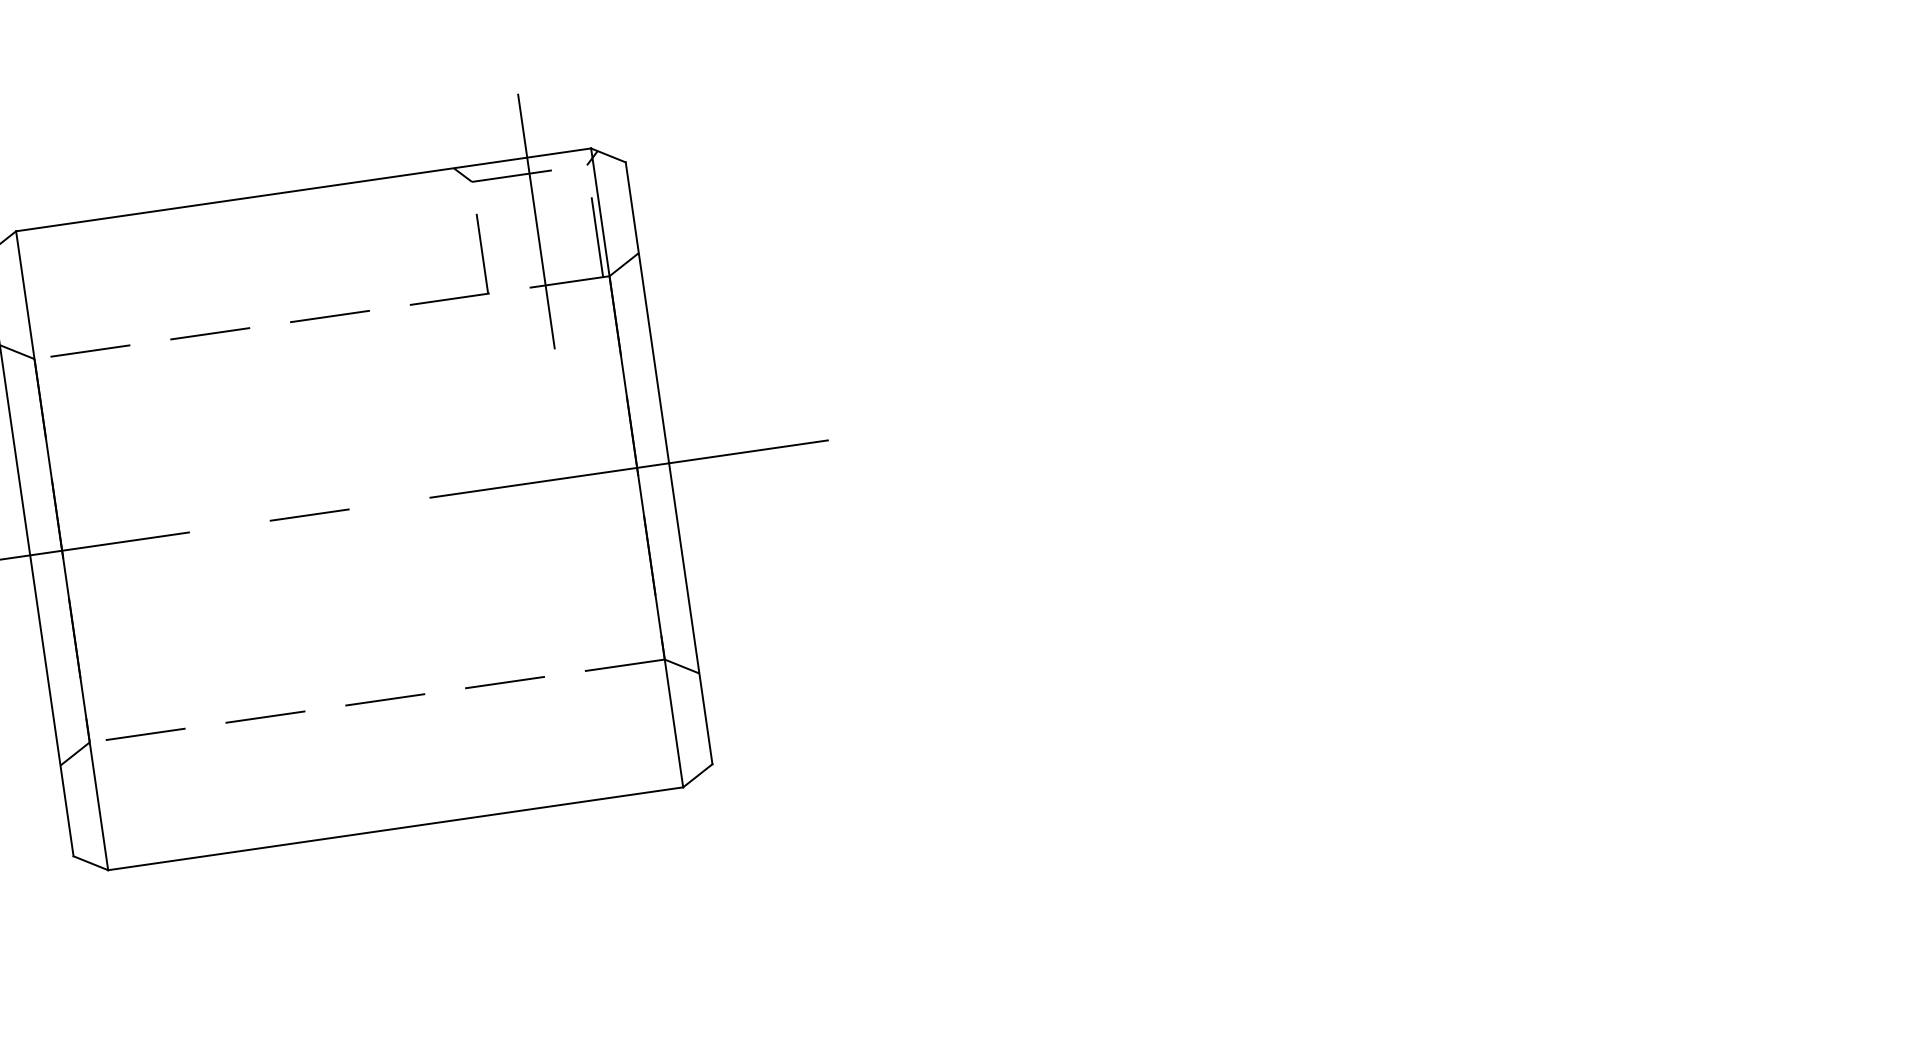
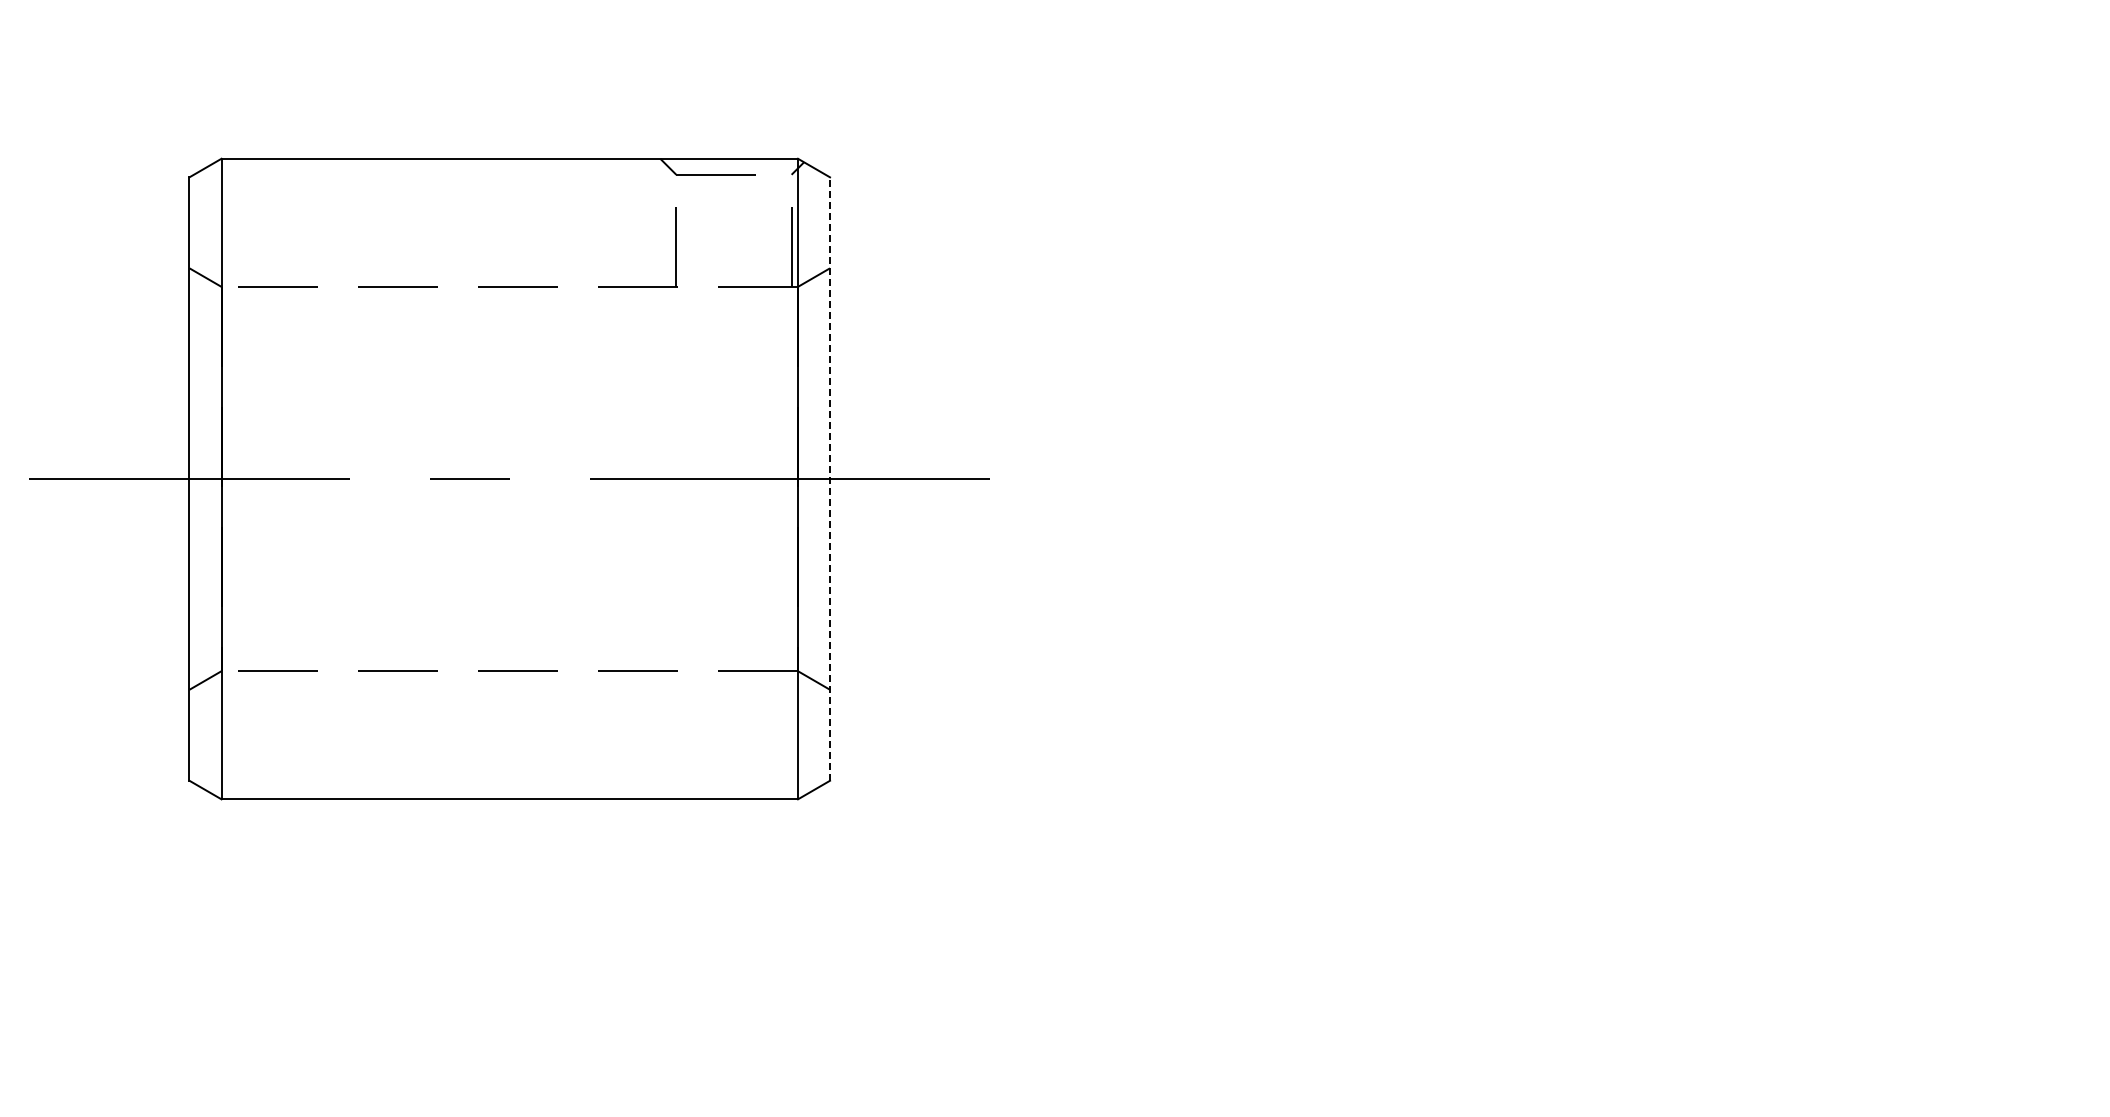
line: (535, 221) -> (733, 222), removed
line: (669, 463) -> (830, 479), solid -> dashed

